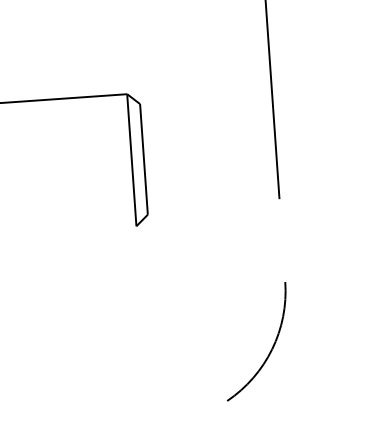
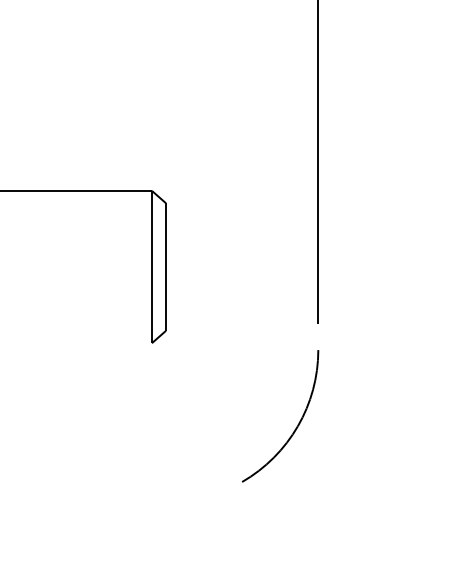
arc: (271, 347) -> (297, 424), moved

